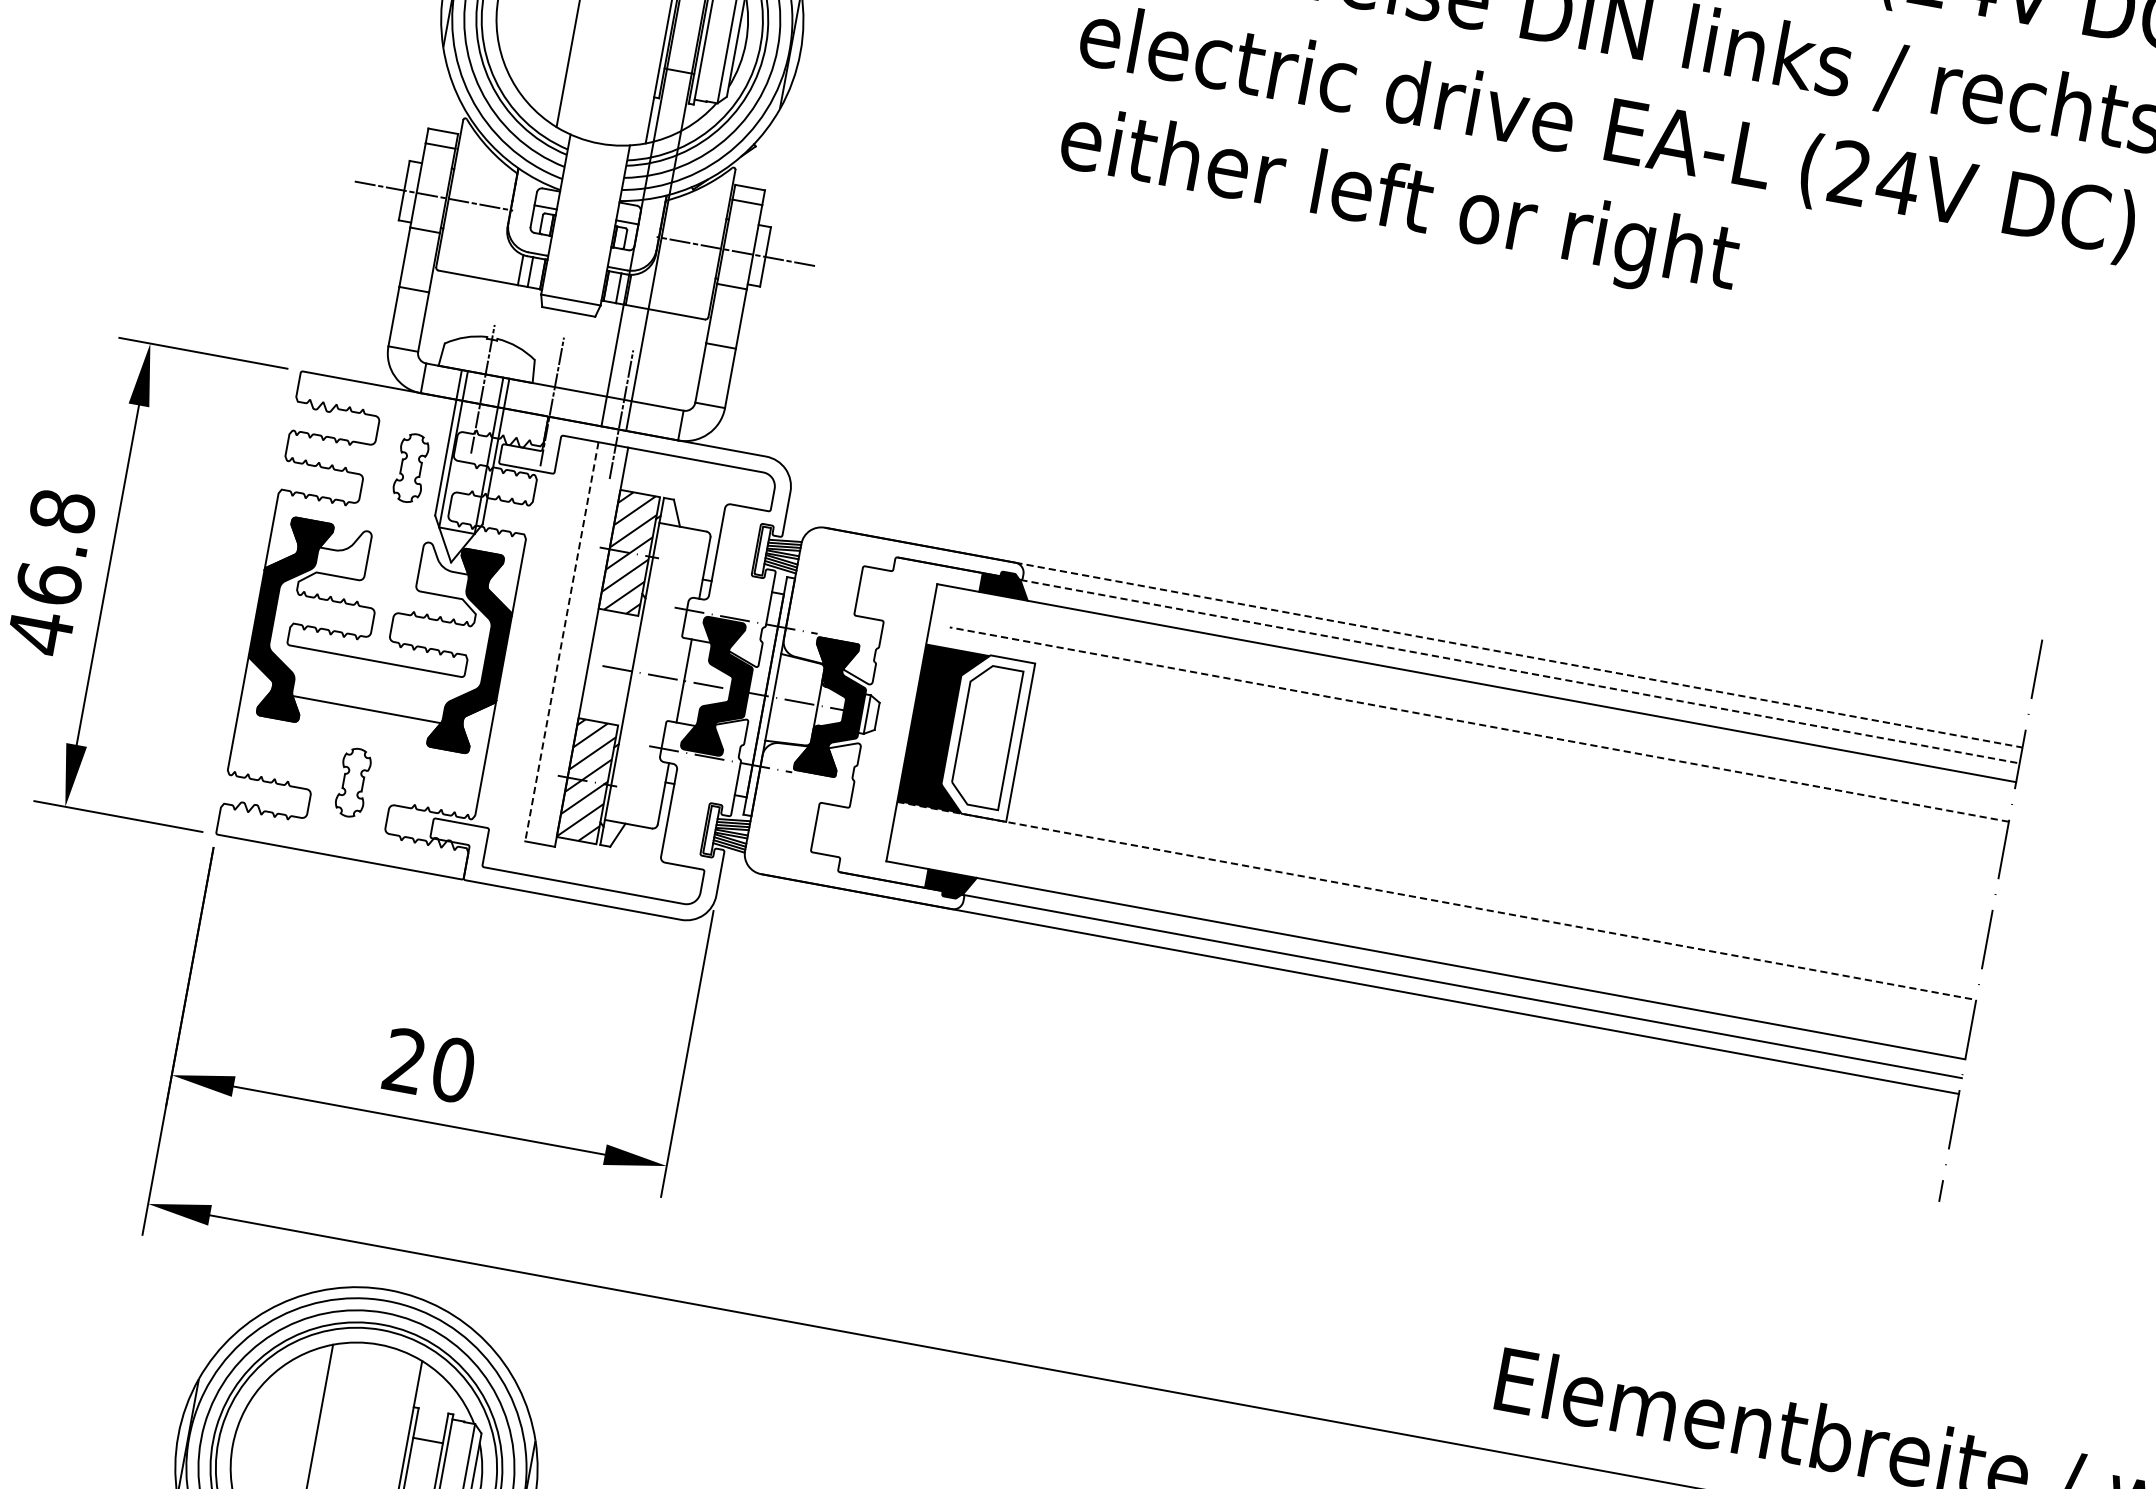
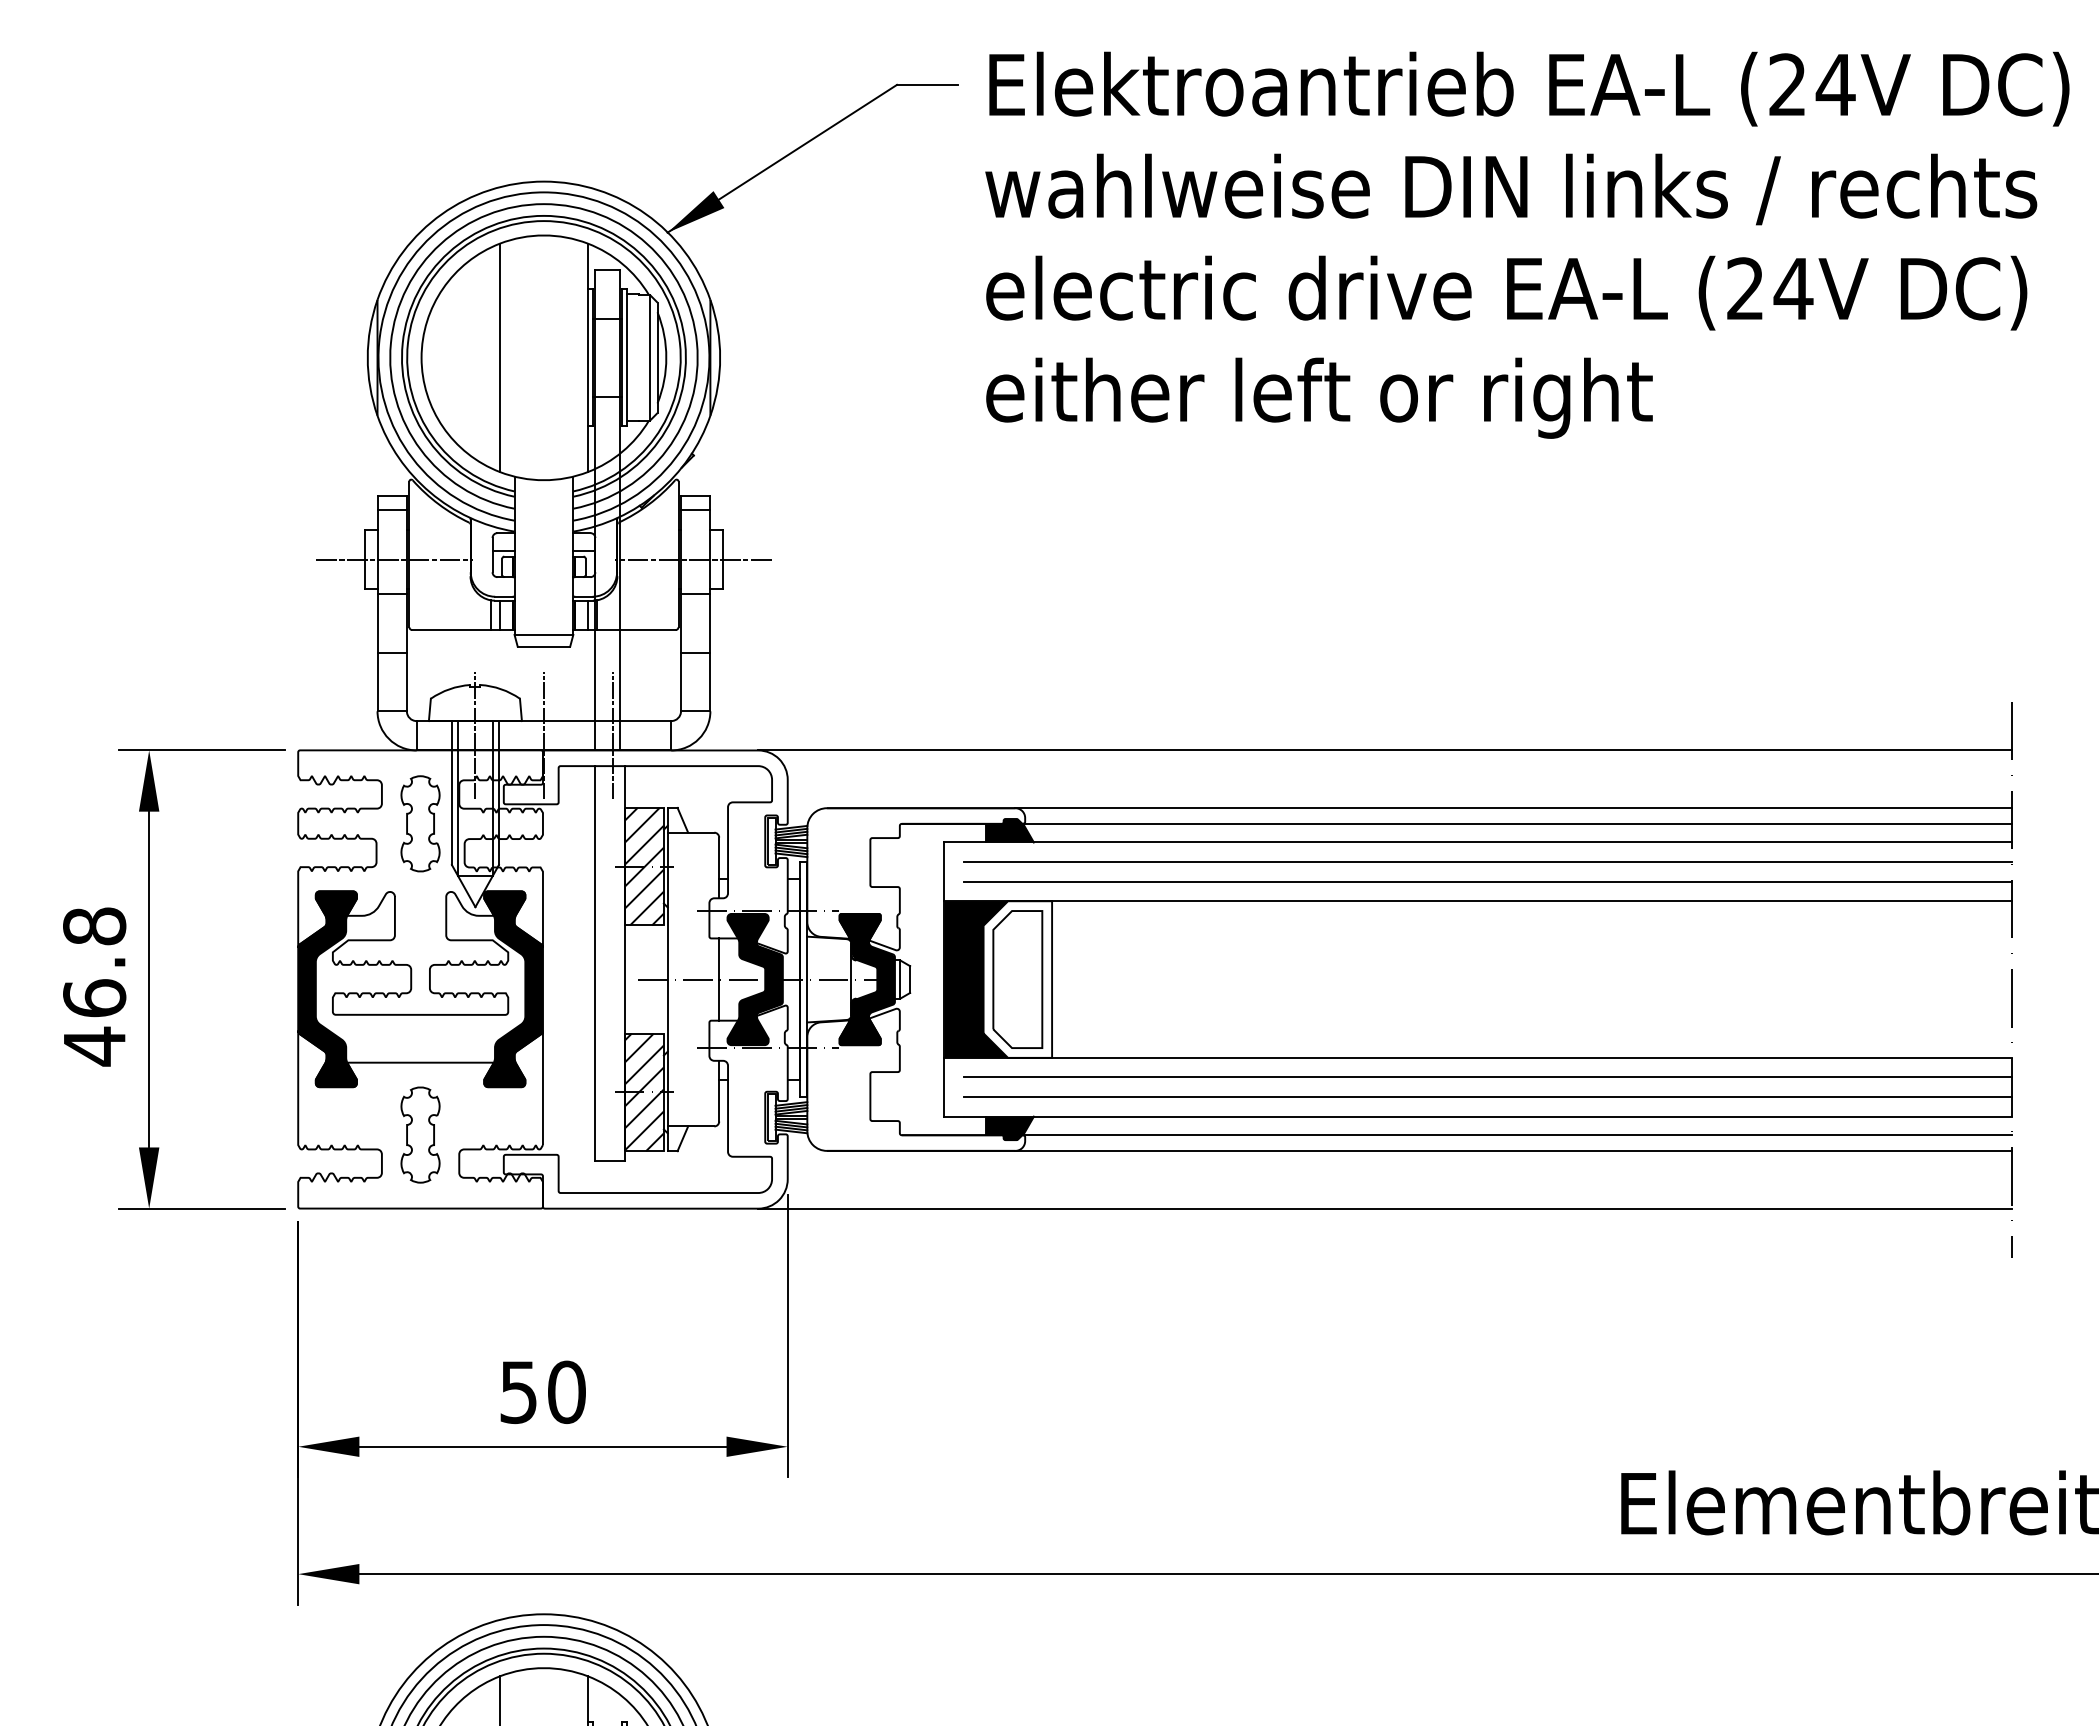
part: (411, 467) -> (420, 823), size x1.43
line: (1399, 572) -> (1384, 750), added
line: (561, 642) -> (595, 964), dashed -> solid
line: (1518, 655) -> (1513, 808), dashed -> solid
line: (1520, 671) -> (1517, 823), dashed -> solid
line: (1482, 705) -> (1487, 862), added
line: (1479, 724) -> (1487, 881), dashed -> solid
line: (1465, 742) -> (1477, 901), added
part: (353, 782) -> (420, 1134), size x1.43
line: (1436, 900) -> (1477, 1057), dashed -> solid
line: (1442, 922) -> (1487, 1077), added
line: (1439, 942) -> (1487, 1097), added
line: (1314, 1035) -> (1384, 1208), added
text: (404, 1061) -> (518, 1392), 20 -> 50

